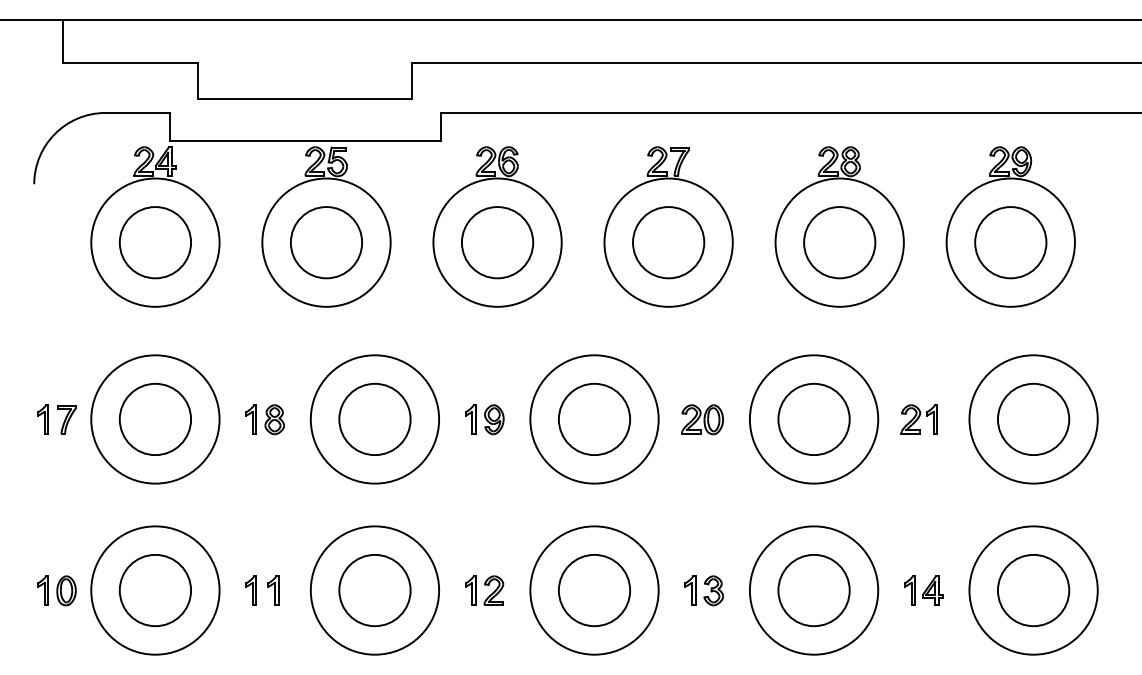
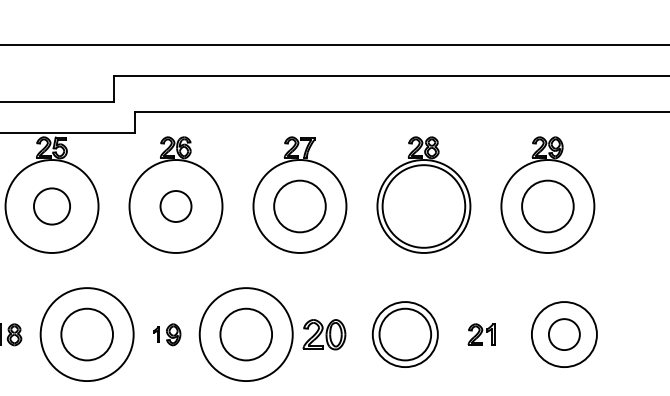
circle: (326, 242) -> (52, 206), size x0.7
circle: (497, 242) -> (175, 206), size x0.6
circle: (839, 242) -> (423, 206), size x1.6
part: (470, 419) -> (156, 334), size x0.7
part: (702, 419) -> (324, 334), size x1.4
circle: (813, 419) -> (404, 334), size x0.7
circle: (1033, 419) -> (564, 334), size x0.6
circle: (1033, 419) -> (564, 334), size x0.7

